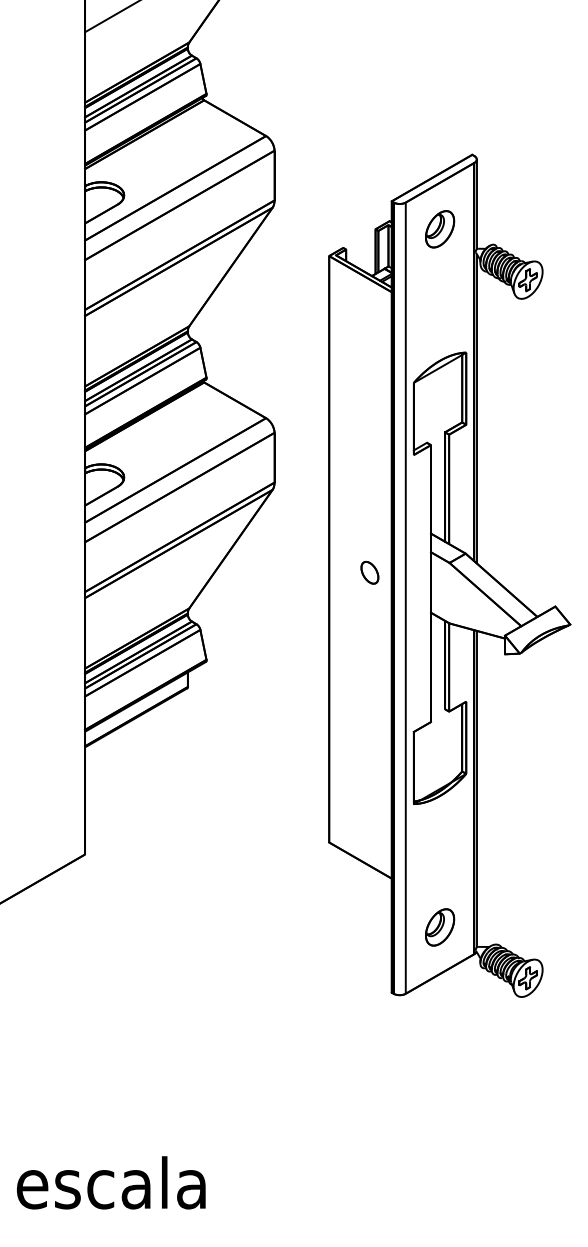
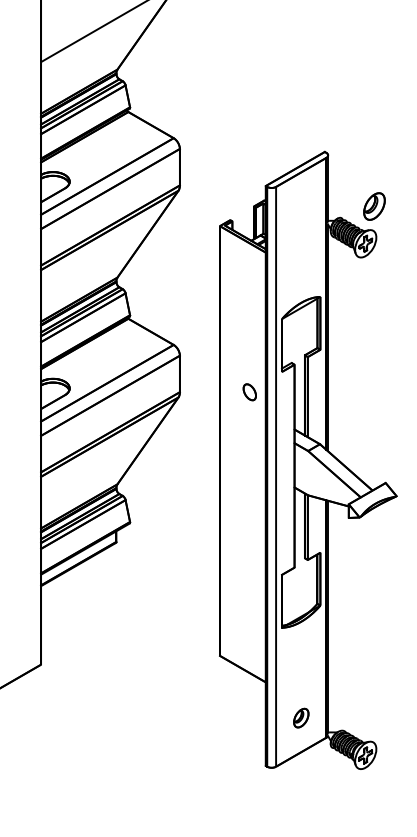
part: (440, 229) -> (374, 206), moved
part: (369, 572) -> (249, 392), moved
part: (440, 927) -> (301, 718), size x0.7

